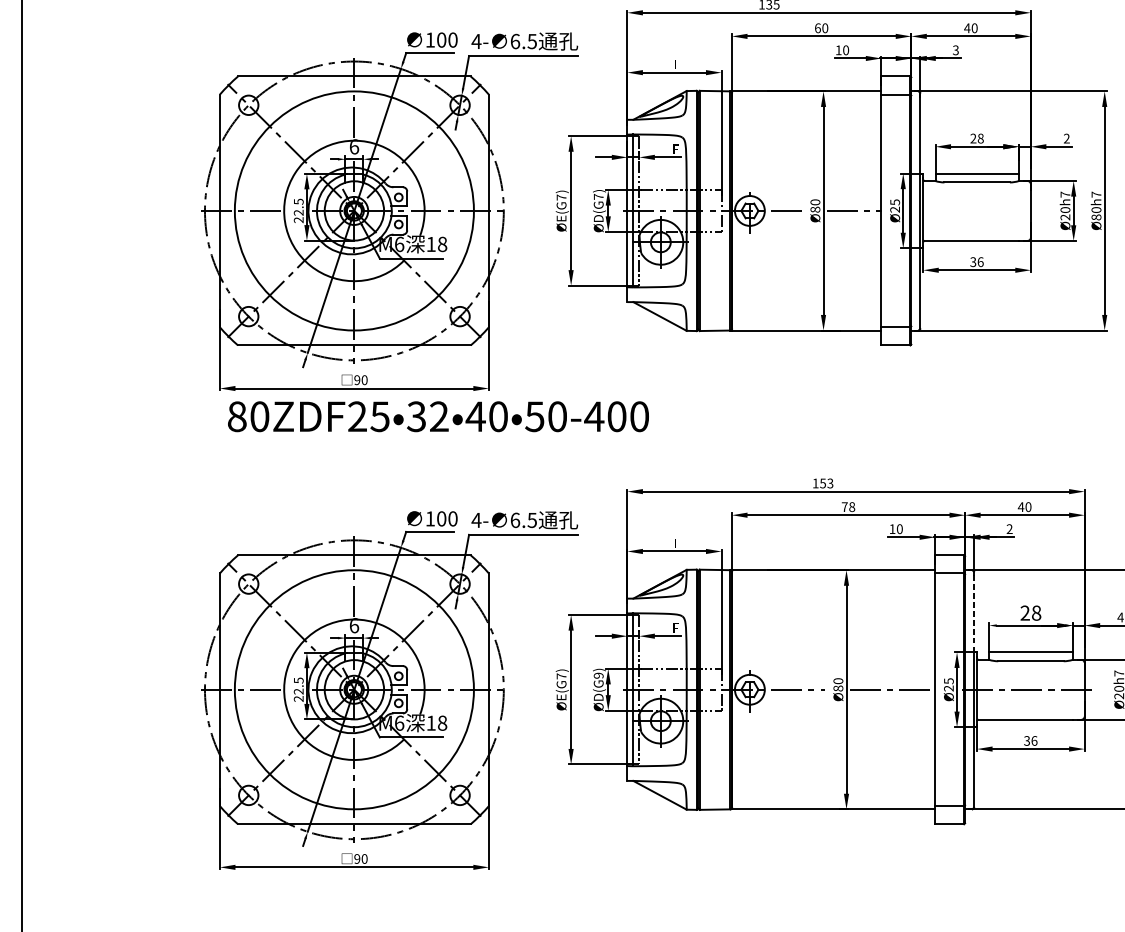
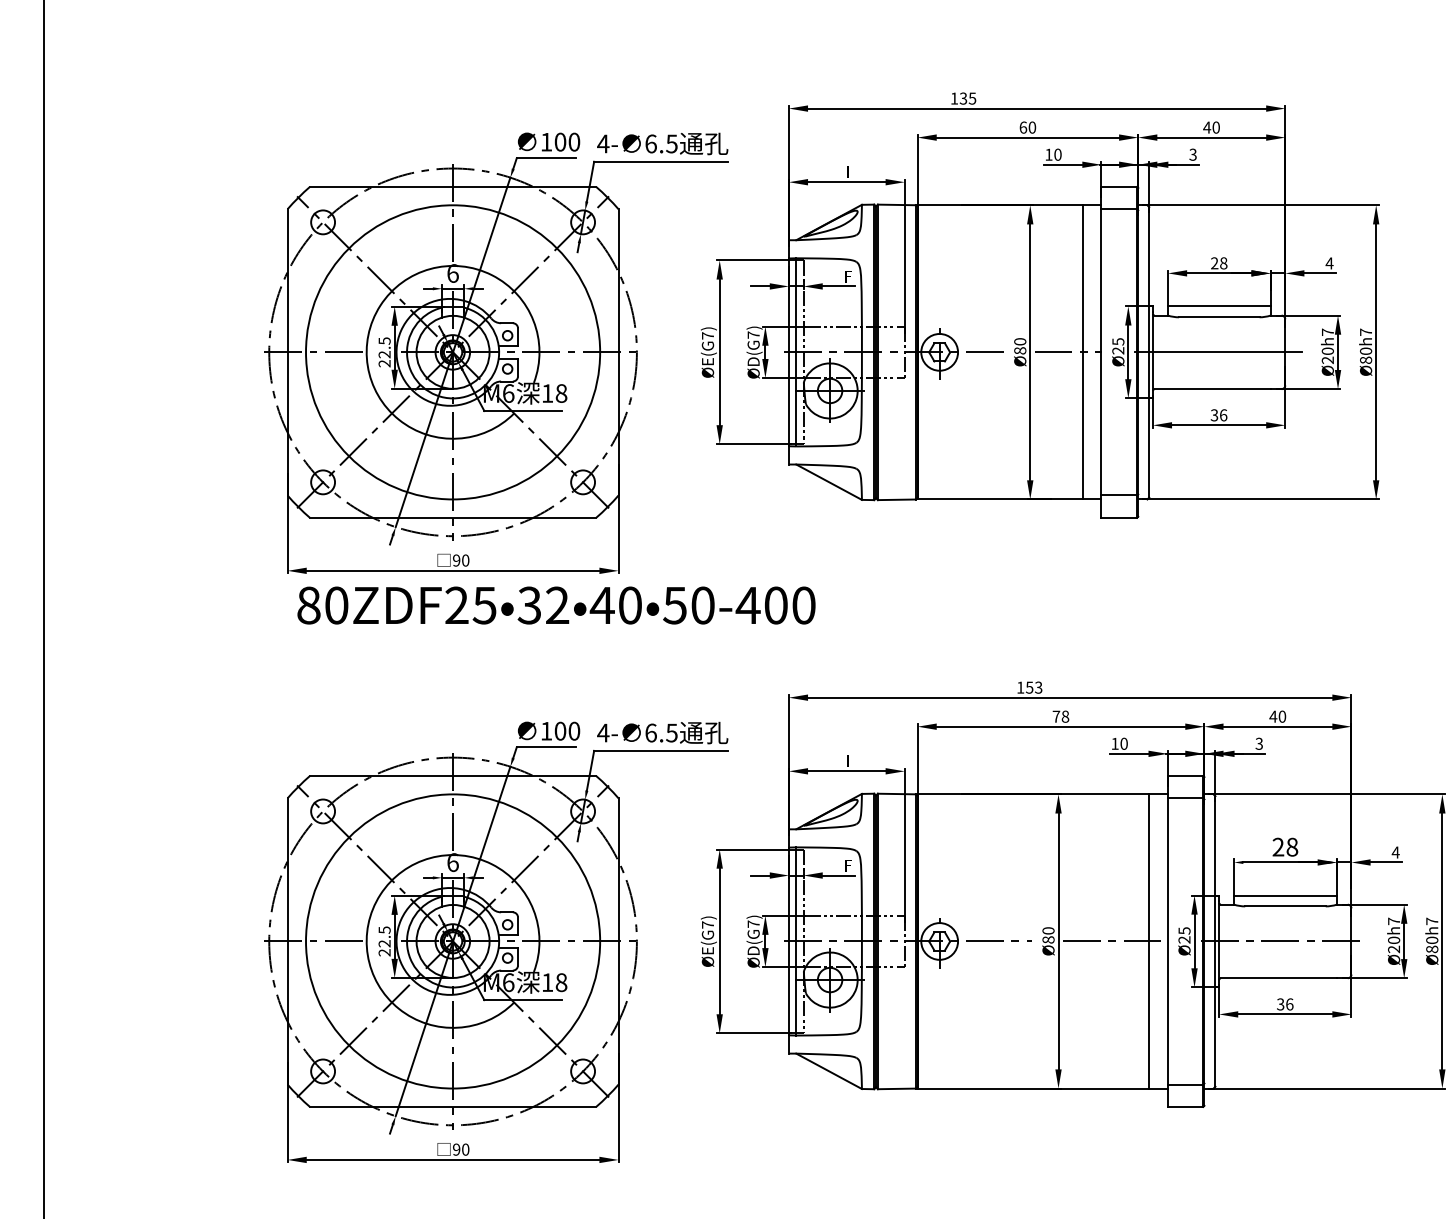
text: (1066, 138) -> (1329, 263), 2 -> 4
line: (866, 211) -> (1083, 352), added
line: (975, 211) -> (1217, 352), added
text: (1009, 528) -> (1258, 743), 2 -> 3
line: (974, 611) -> (1215, 845), dashed -> solid
text: (598, 675) -> (753, 923), D(G9) -> D(G7)
line: (920, 689) -> (1149, 941), added

